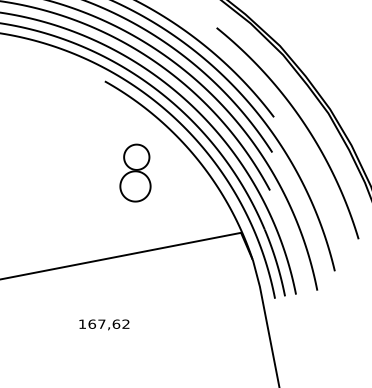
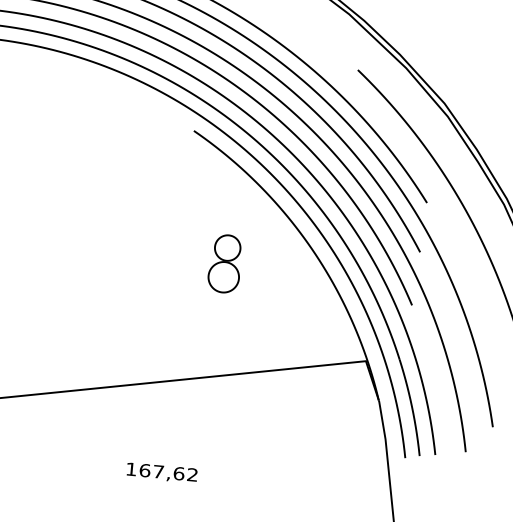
part: (134, 173) -> (223, 264), size x0.71

